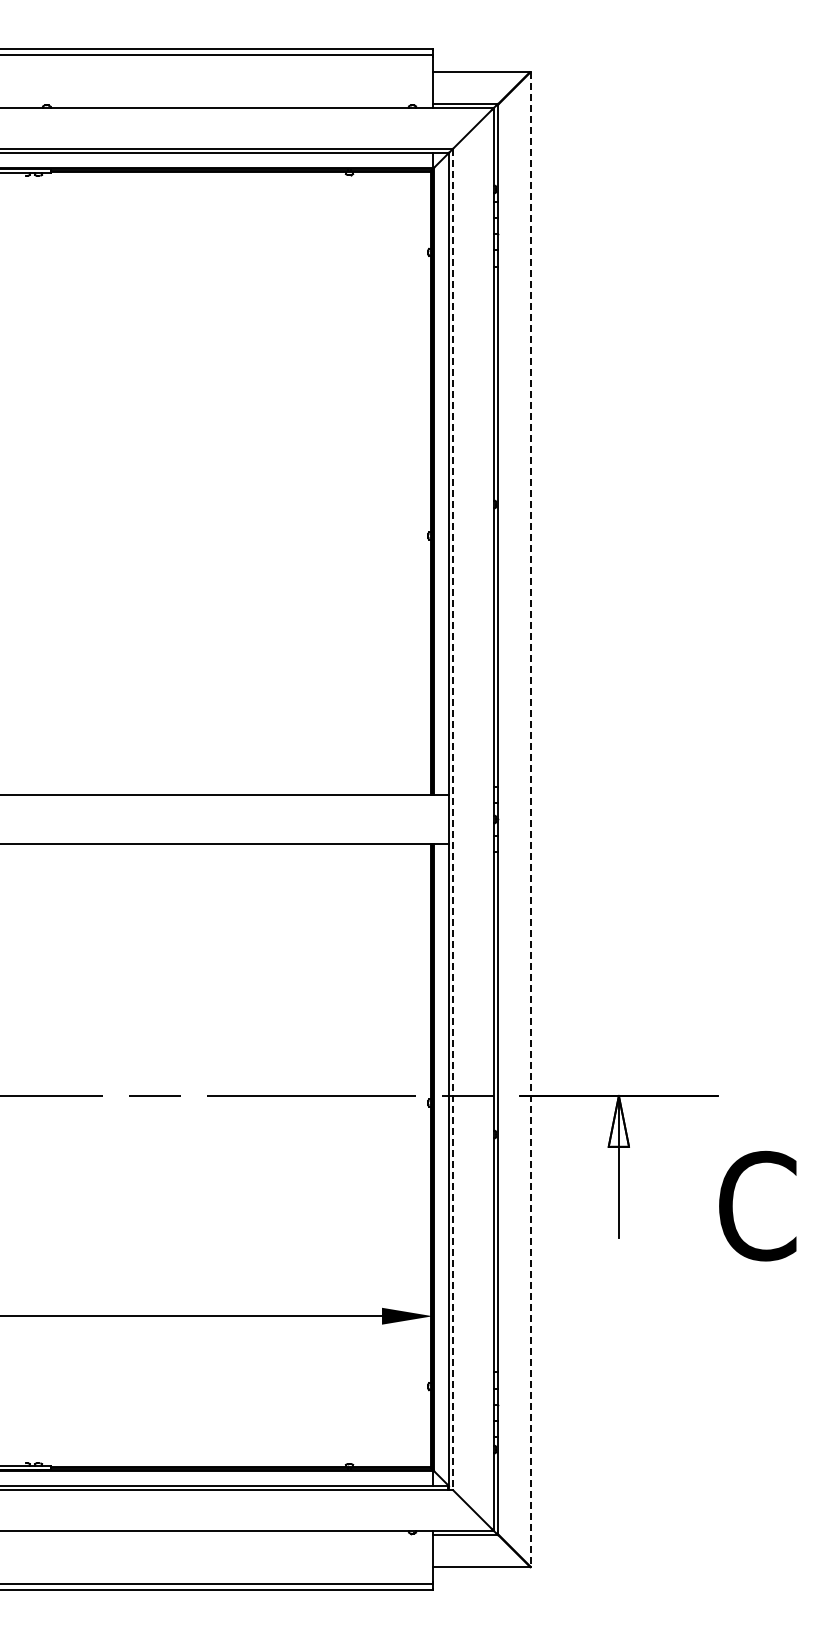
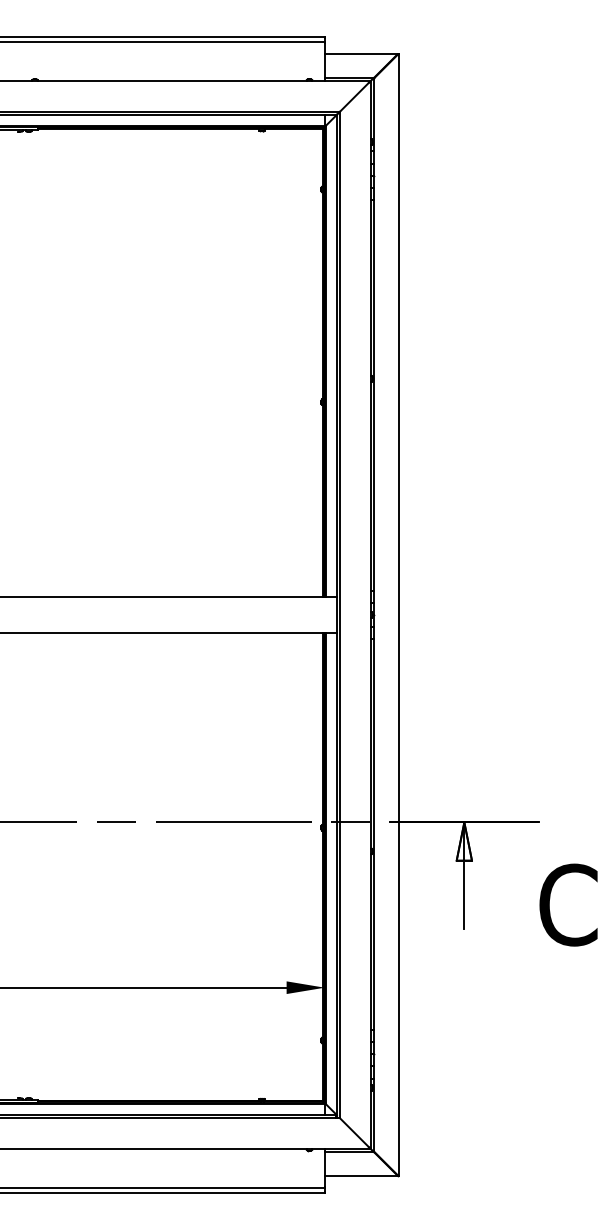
line: (453, 819) -> (340, 615), dashed -> solid
line: (531, 819) -> (398, 615), dashed -> solid

